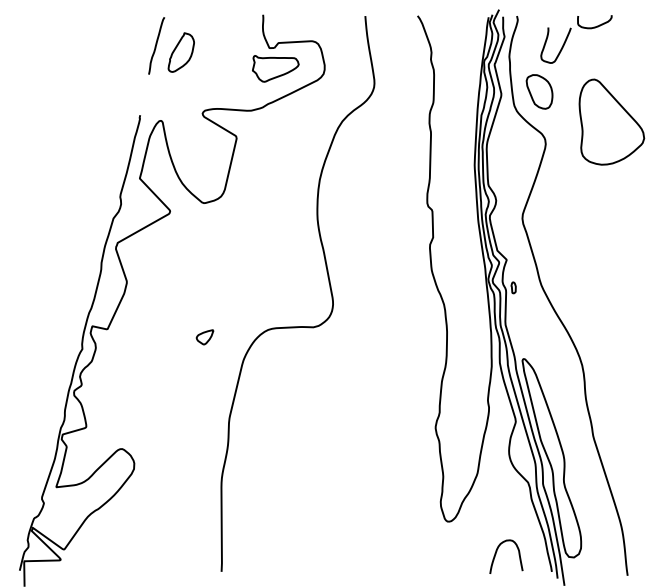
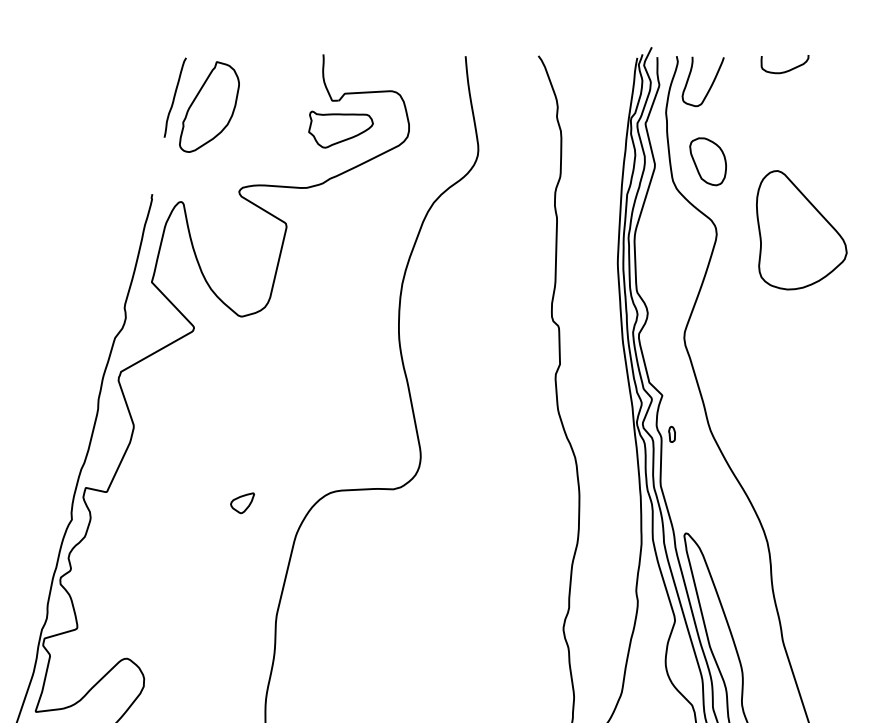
curve: (561, 47) -> (710, 84), moved
part: (181, 52) -> (209, 106), size x1.67
part: (611, 121) -> (801, 229), moved

